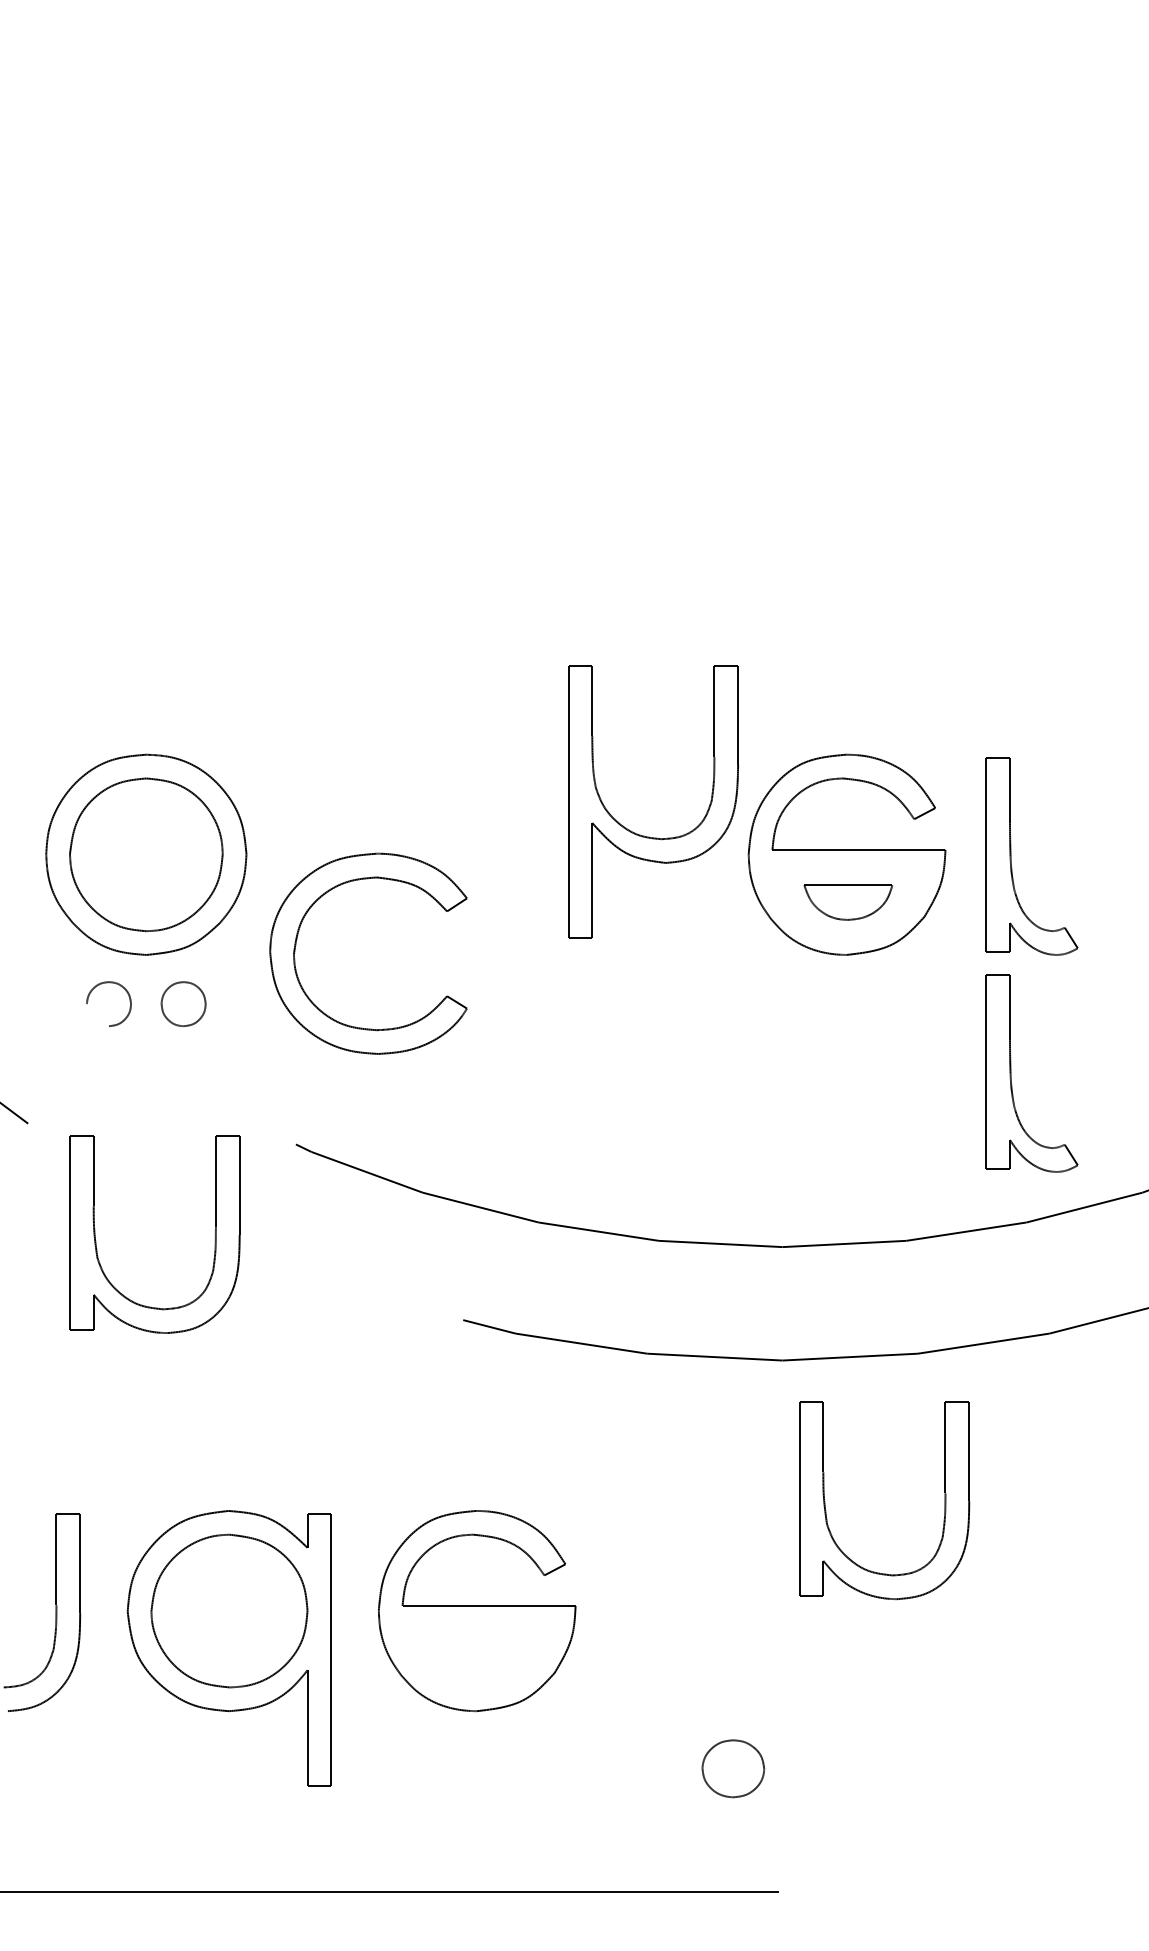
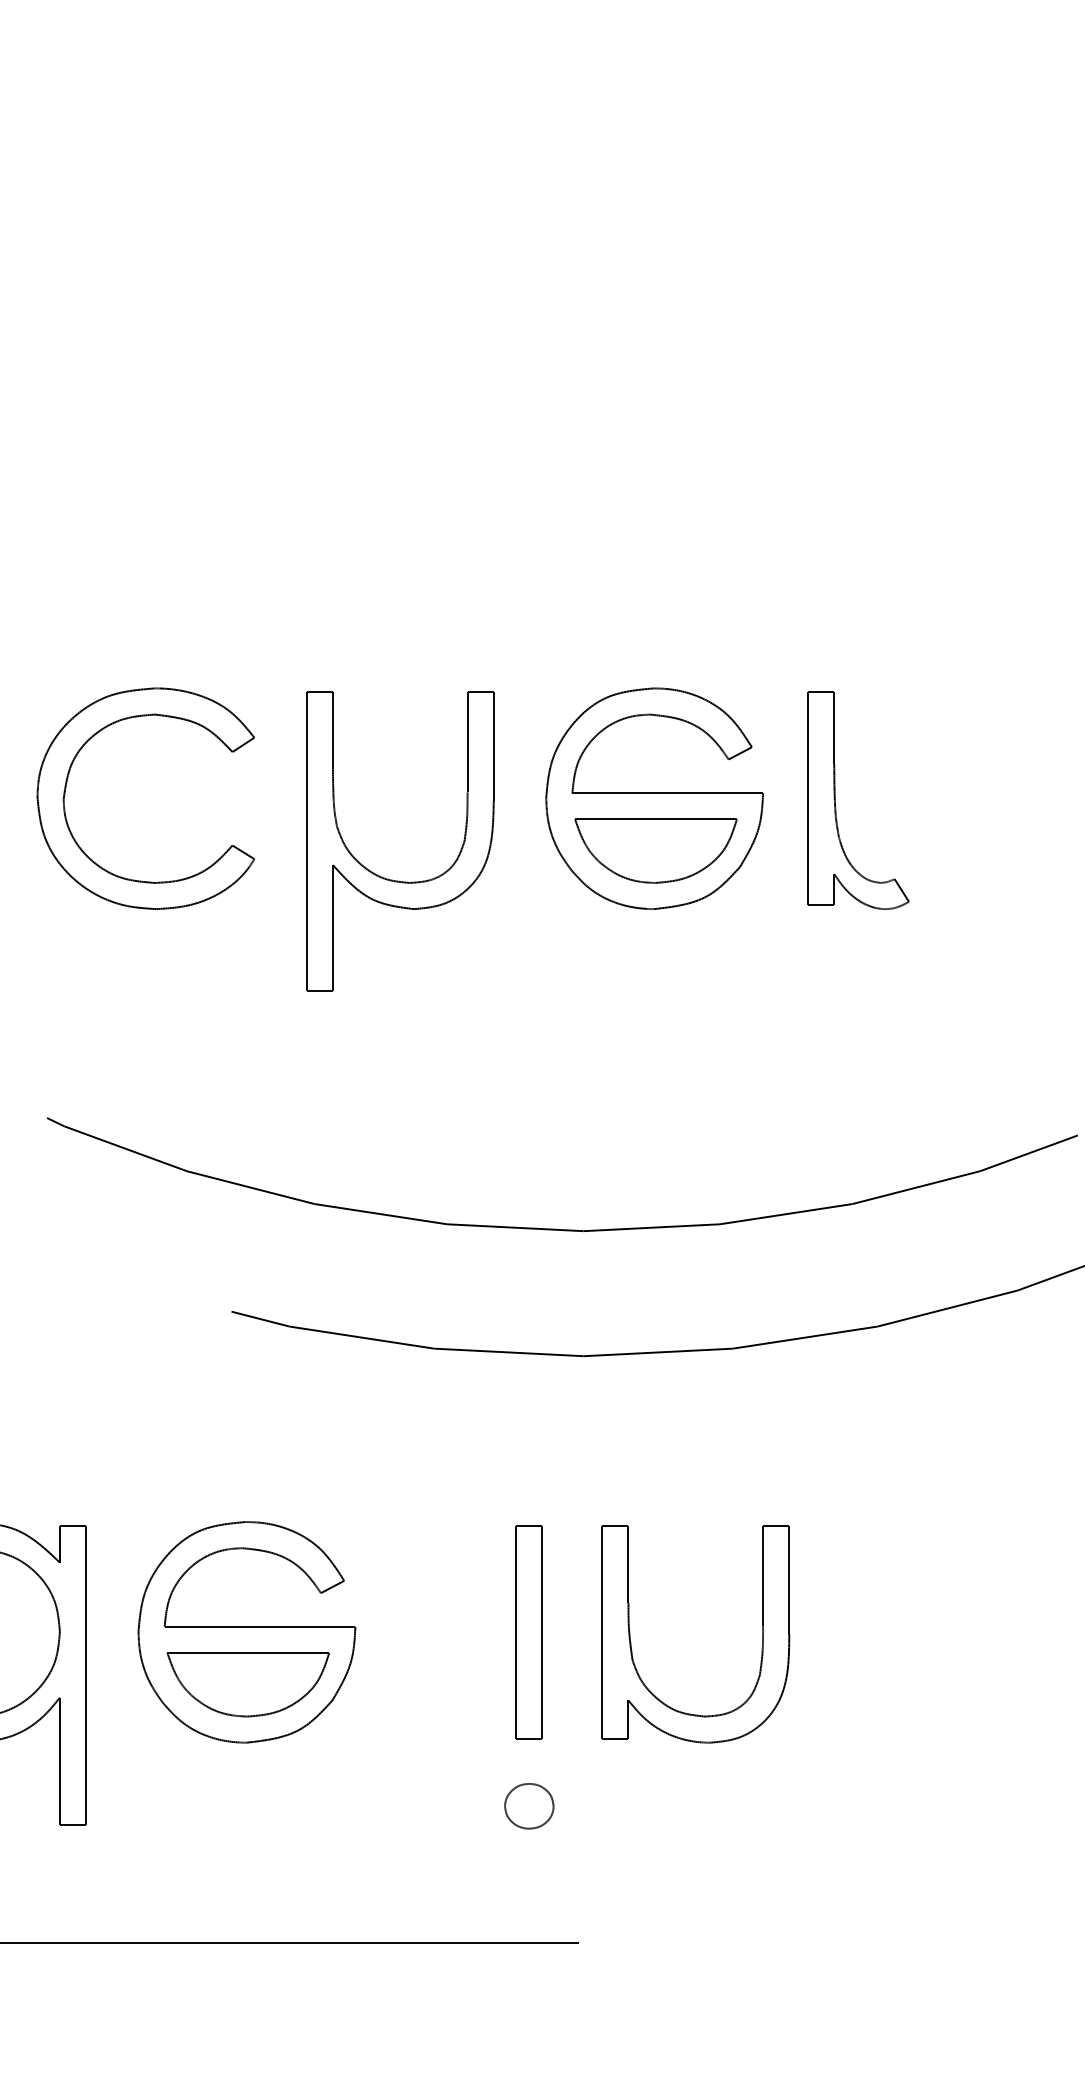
part: (644, 835) -> (390, 878), moved
part: (848, 902) -> (656, 851), size x1.67
part: (298, 935) -> (68, 778), moved
part: (1011, 1073) -> (835, 1039), removed
part: (826, 1510) -> (631, 1644), moved
part: (733, 1610) -> (529, 1631), added
part: (478, 1658) -> (248, 1684), added
part: (733, 1768) -> (529, 1805), size x0.71

